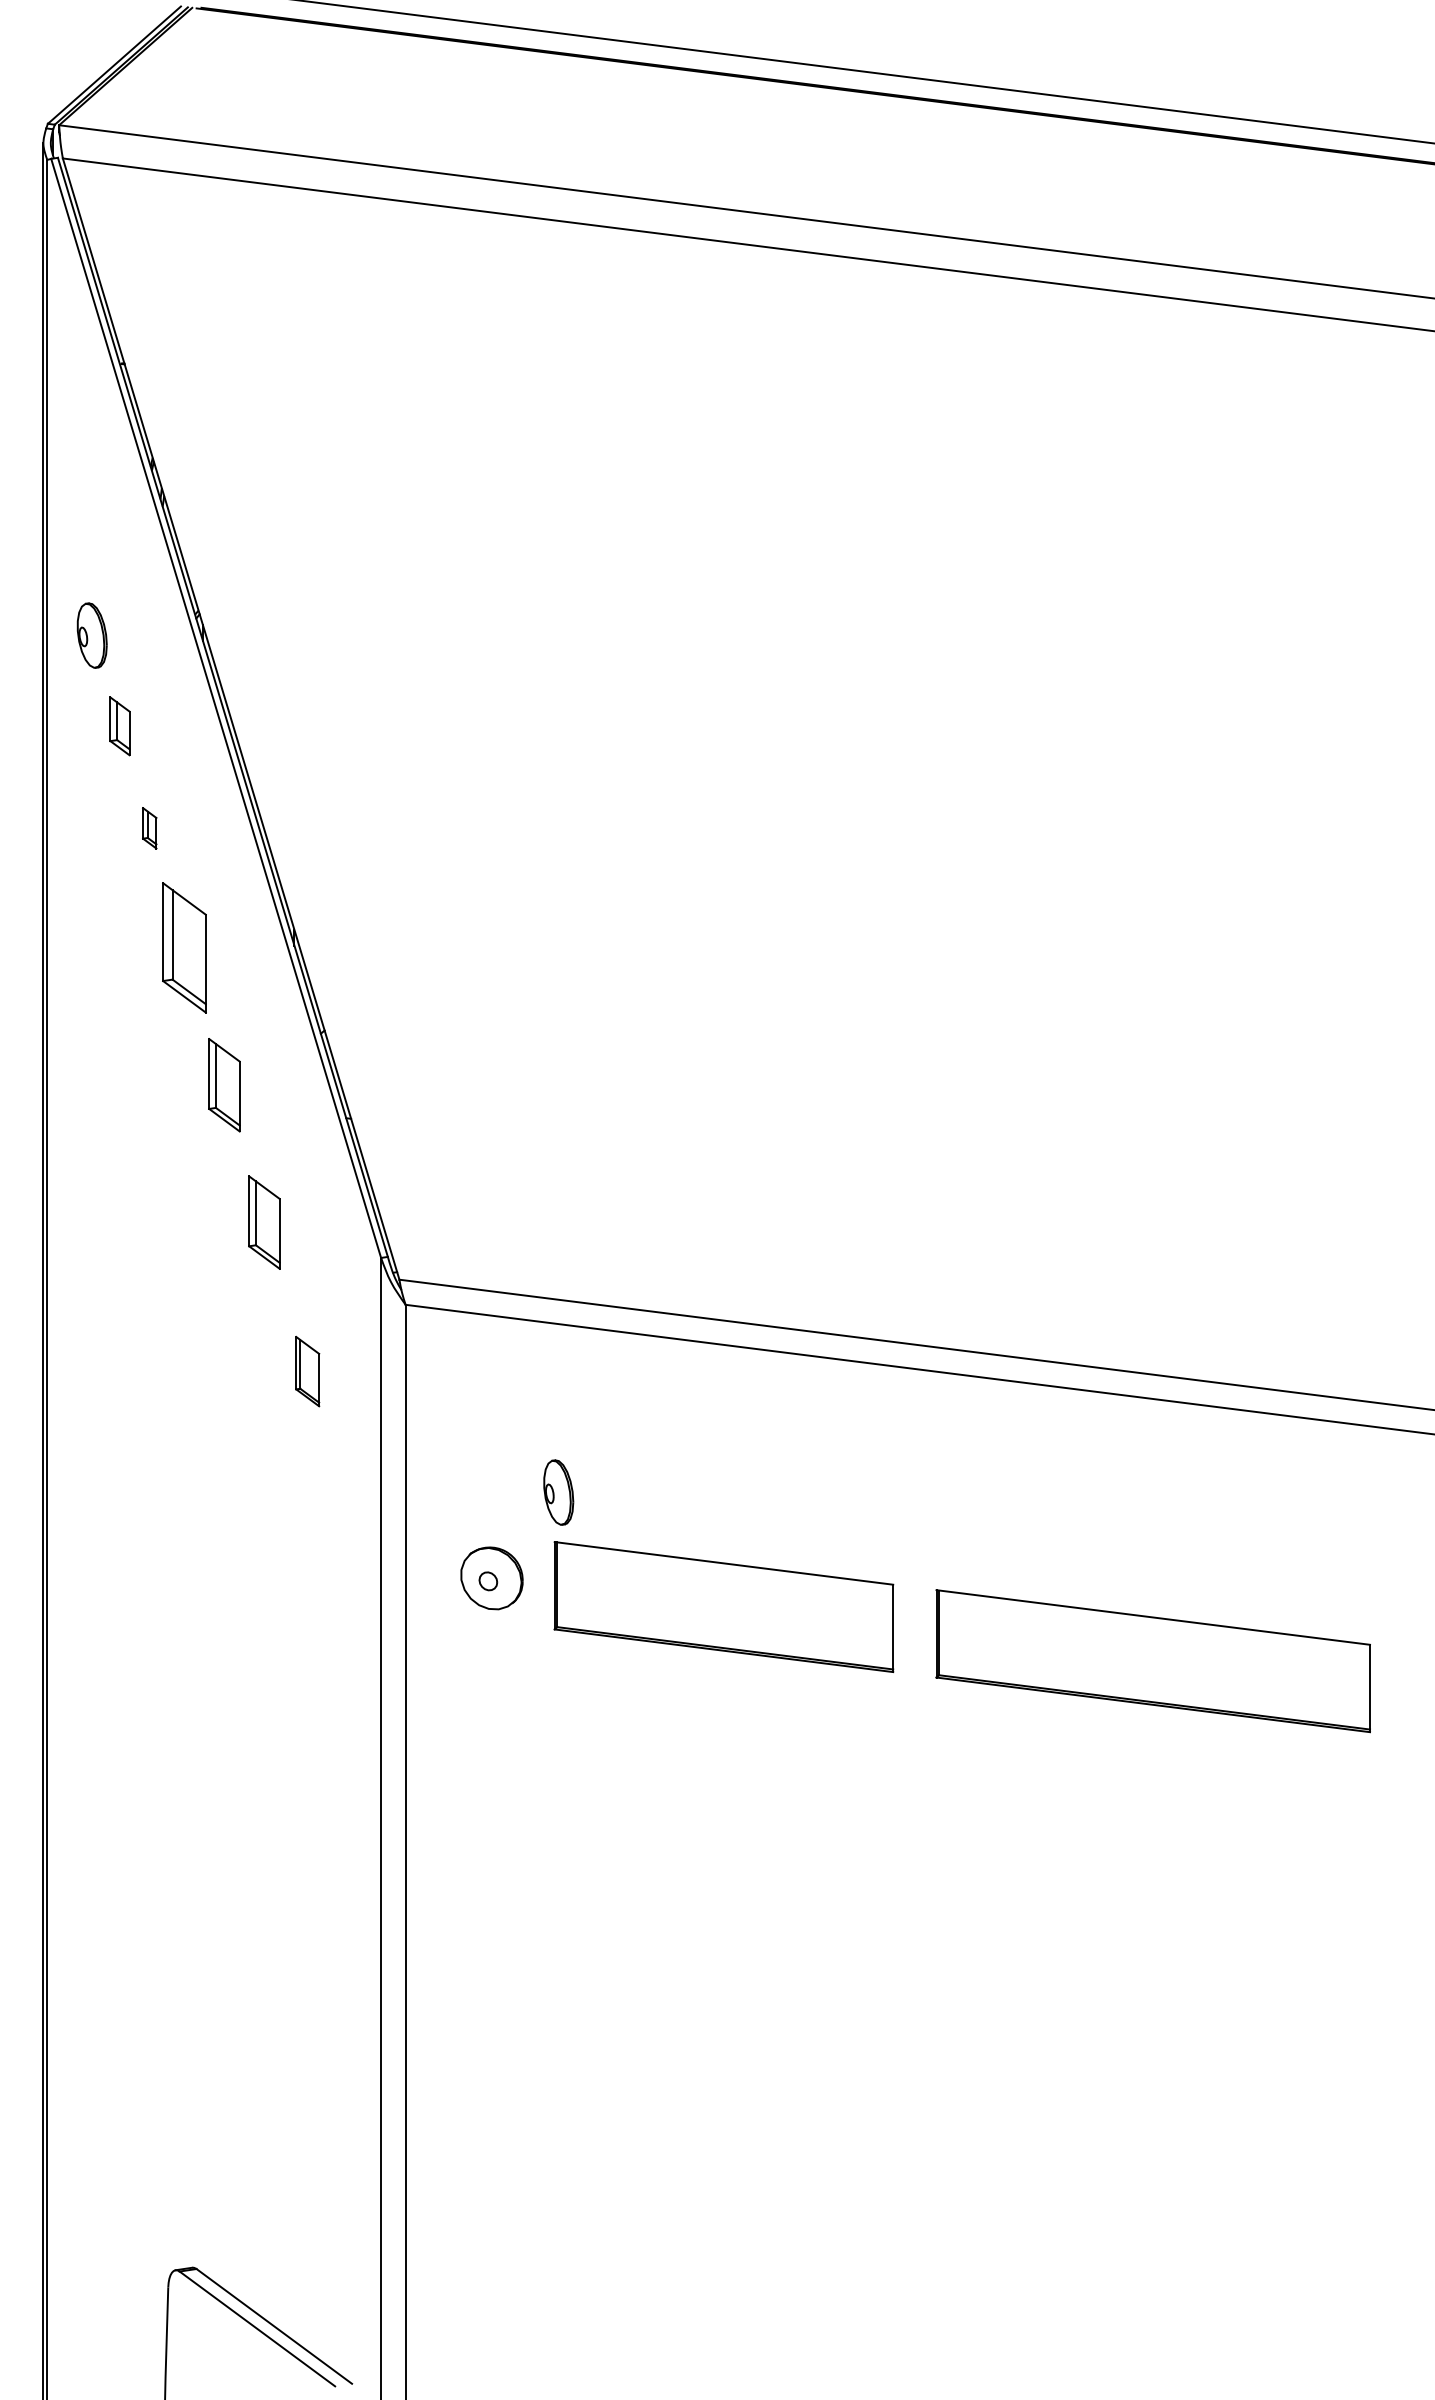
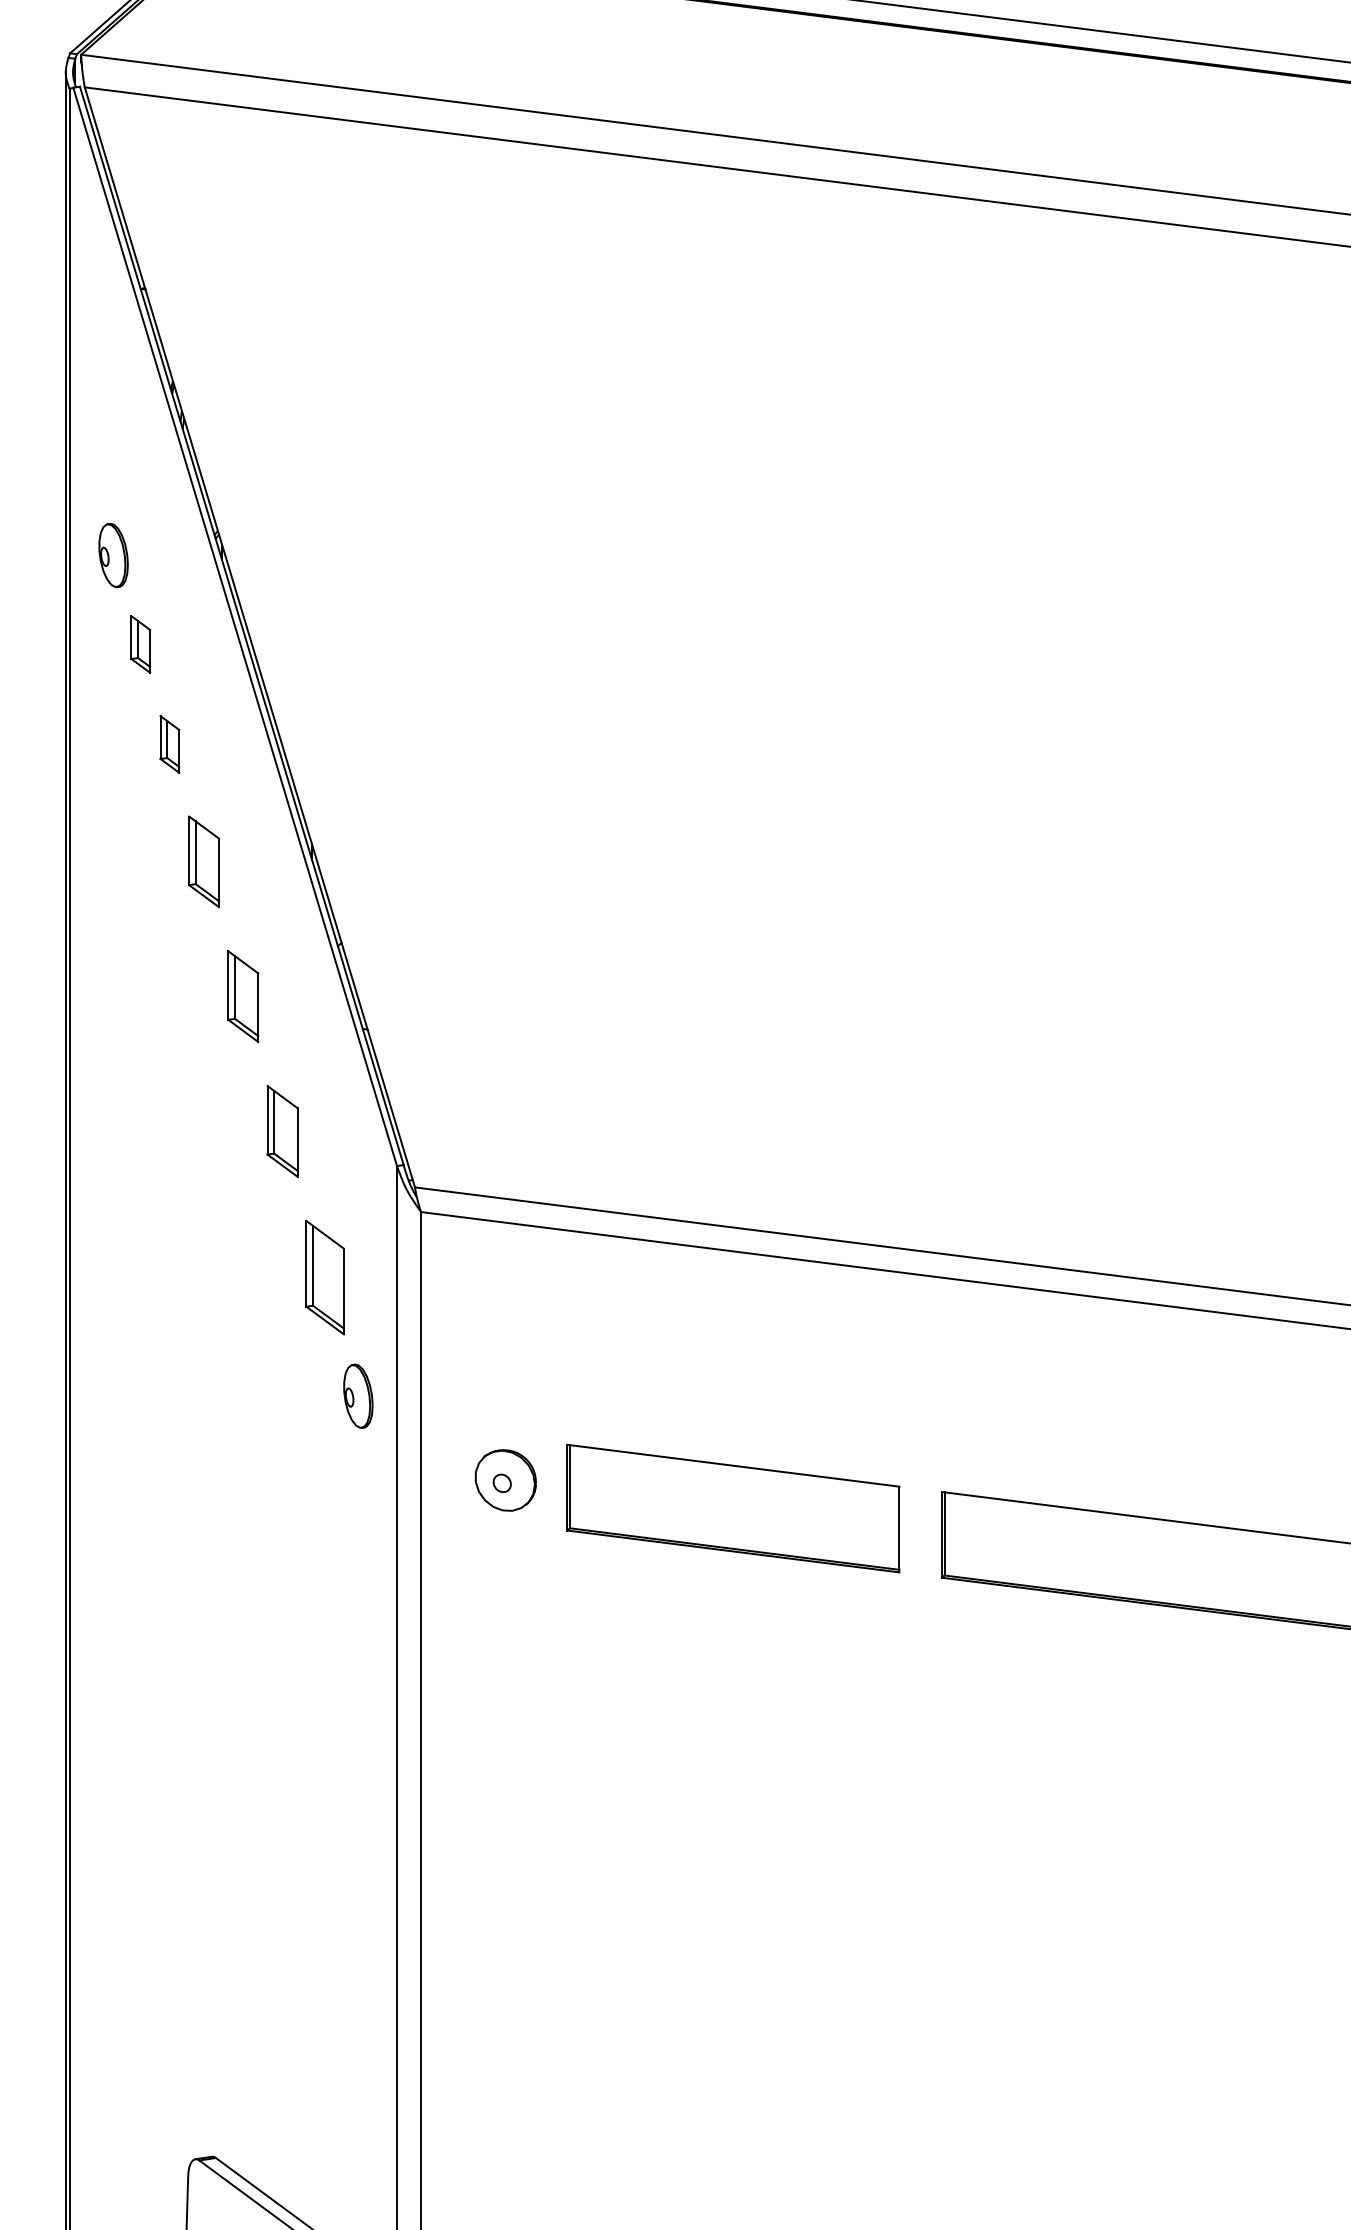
part: (149, 828) -> (169, 744), size x1.43
part: (184, 947) -> (204, 861), size x0.71
part: (307, 1371) -> (324, 1277), size x1.67
part: (558, 1492) -> (358, 1396), moved

